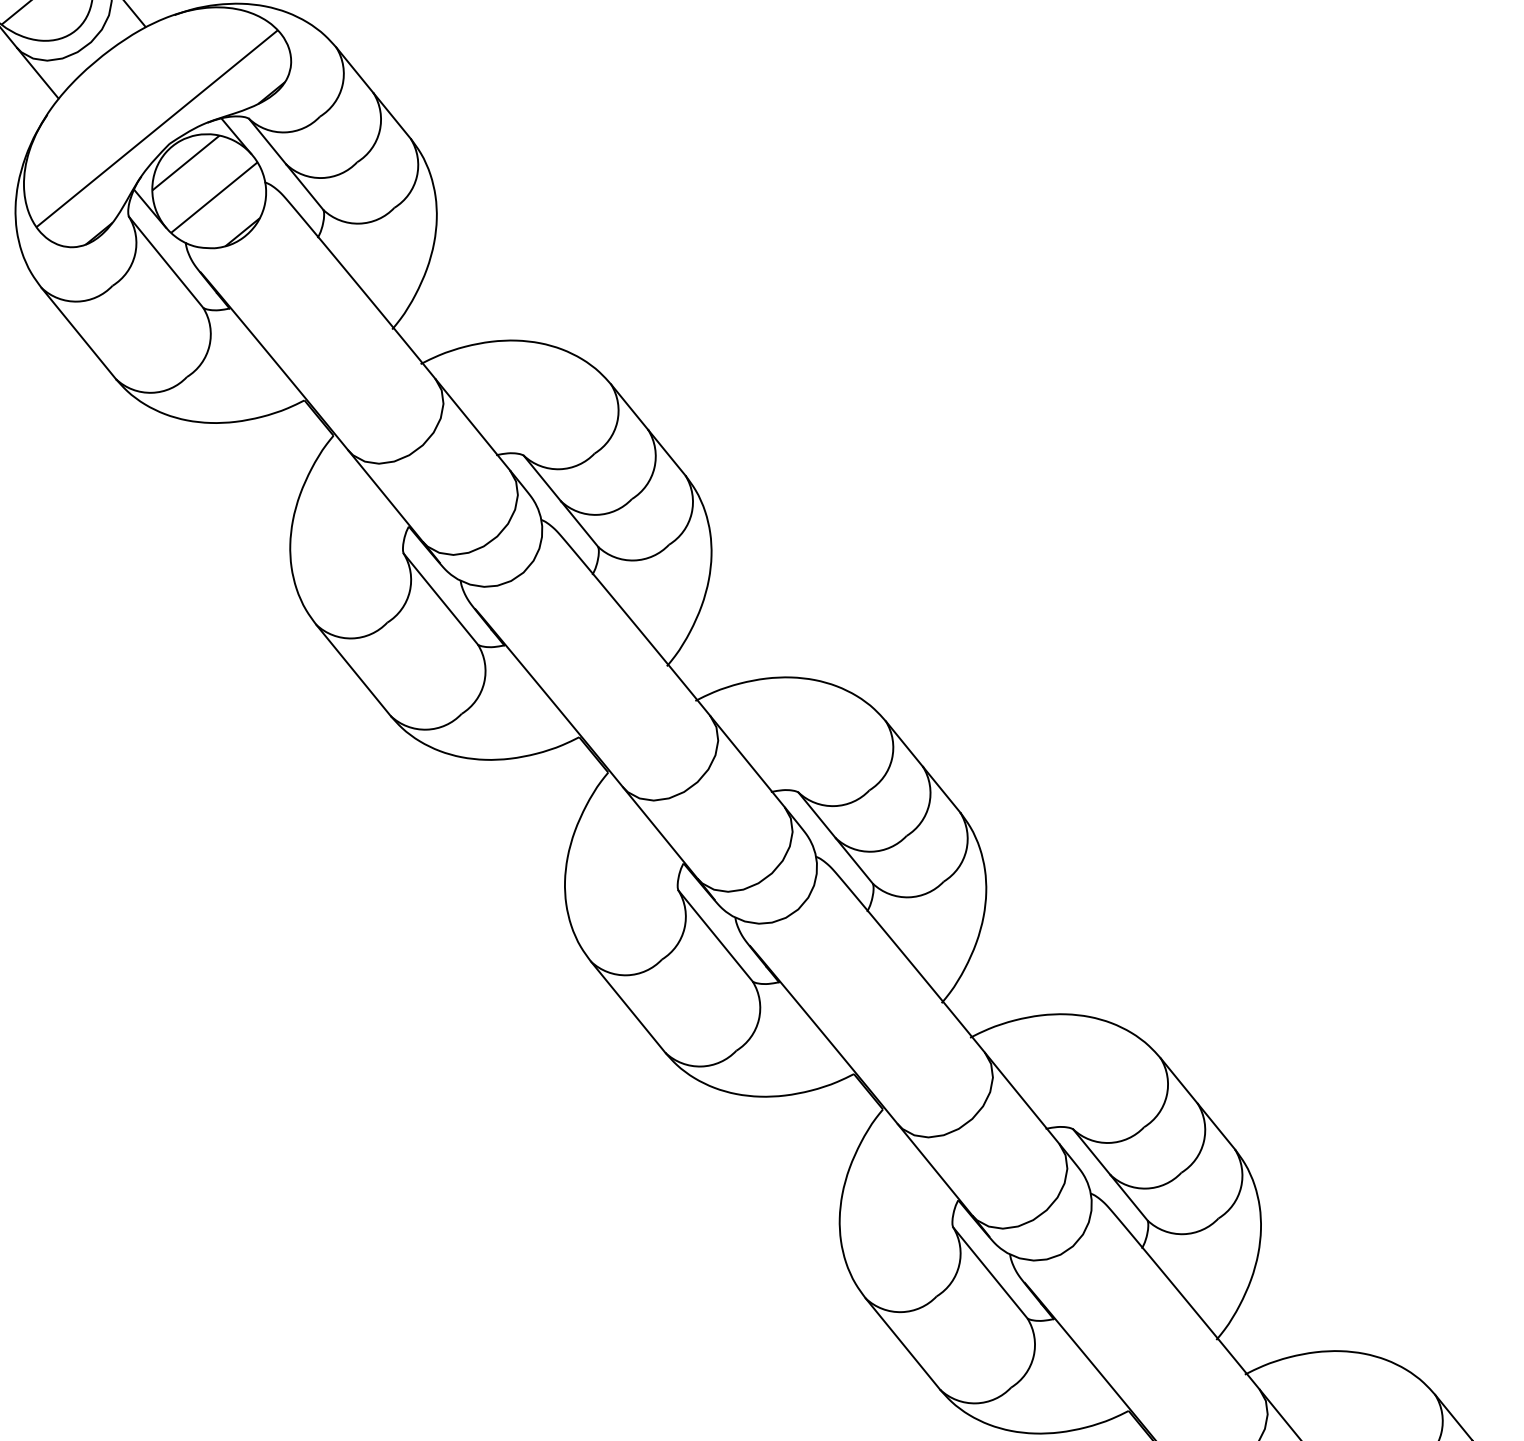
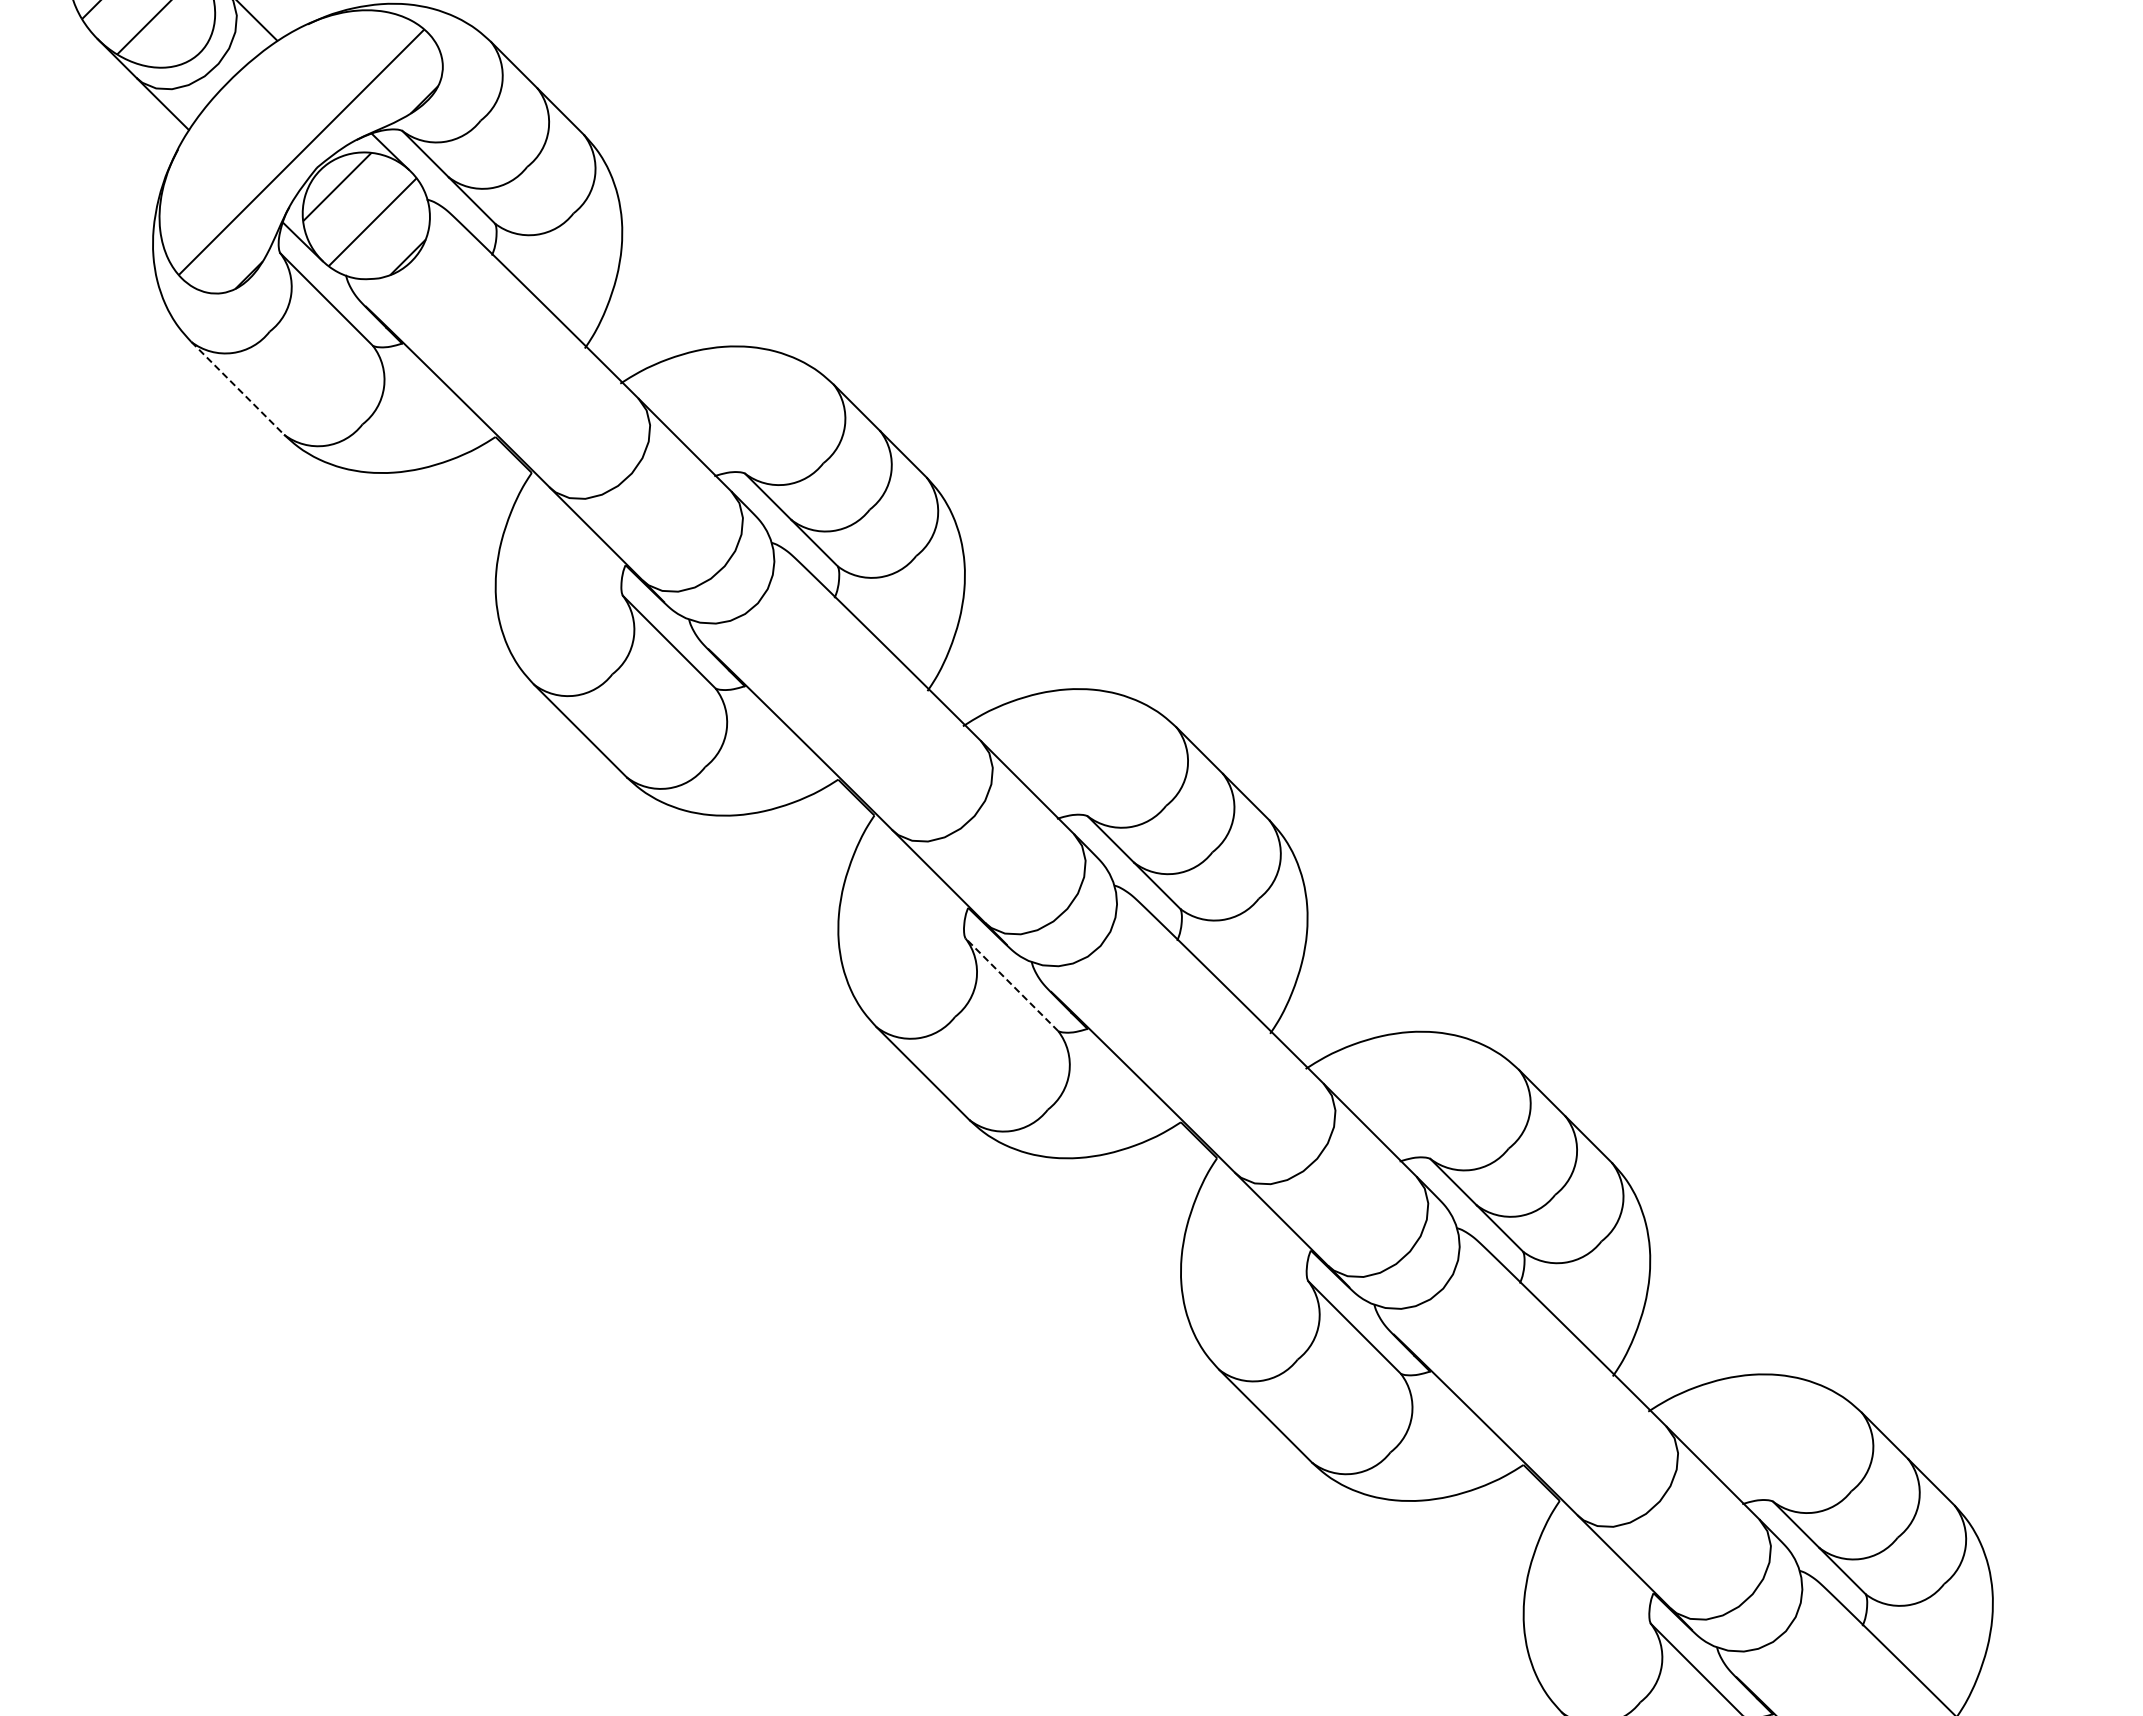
line: (78, 333) -> (237, 388), solid -> dashed
line: (715, 935) -> (1011, 984), solid -> dashed

